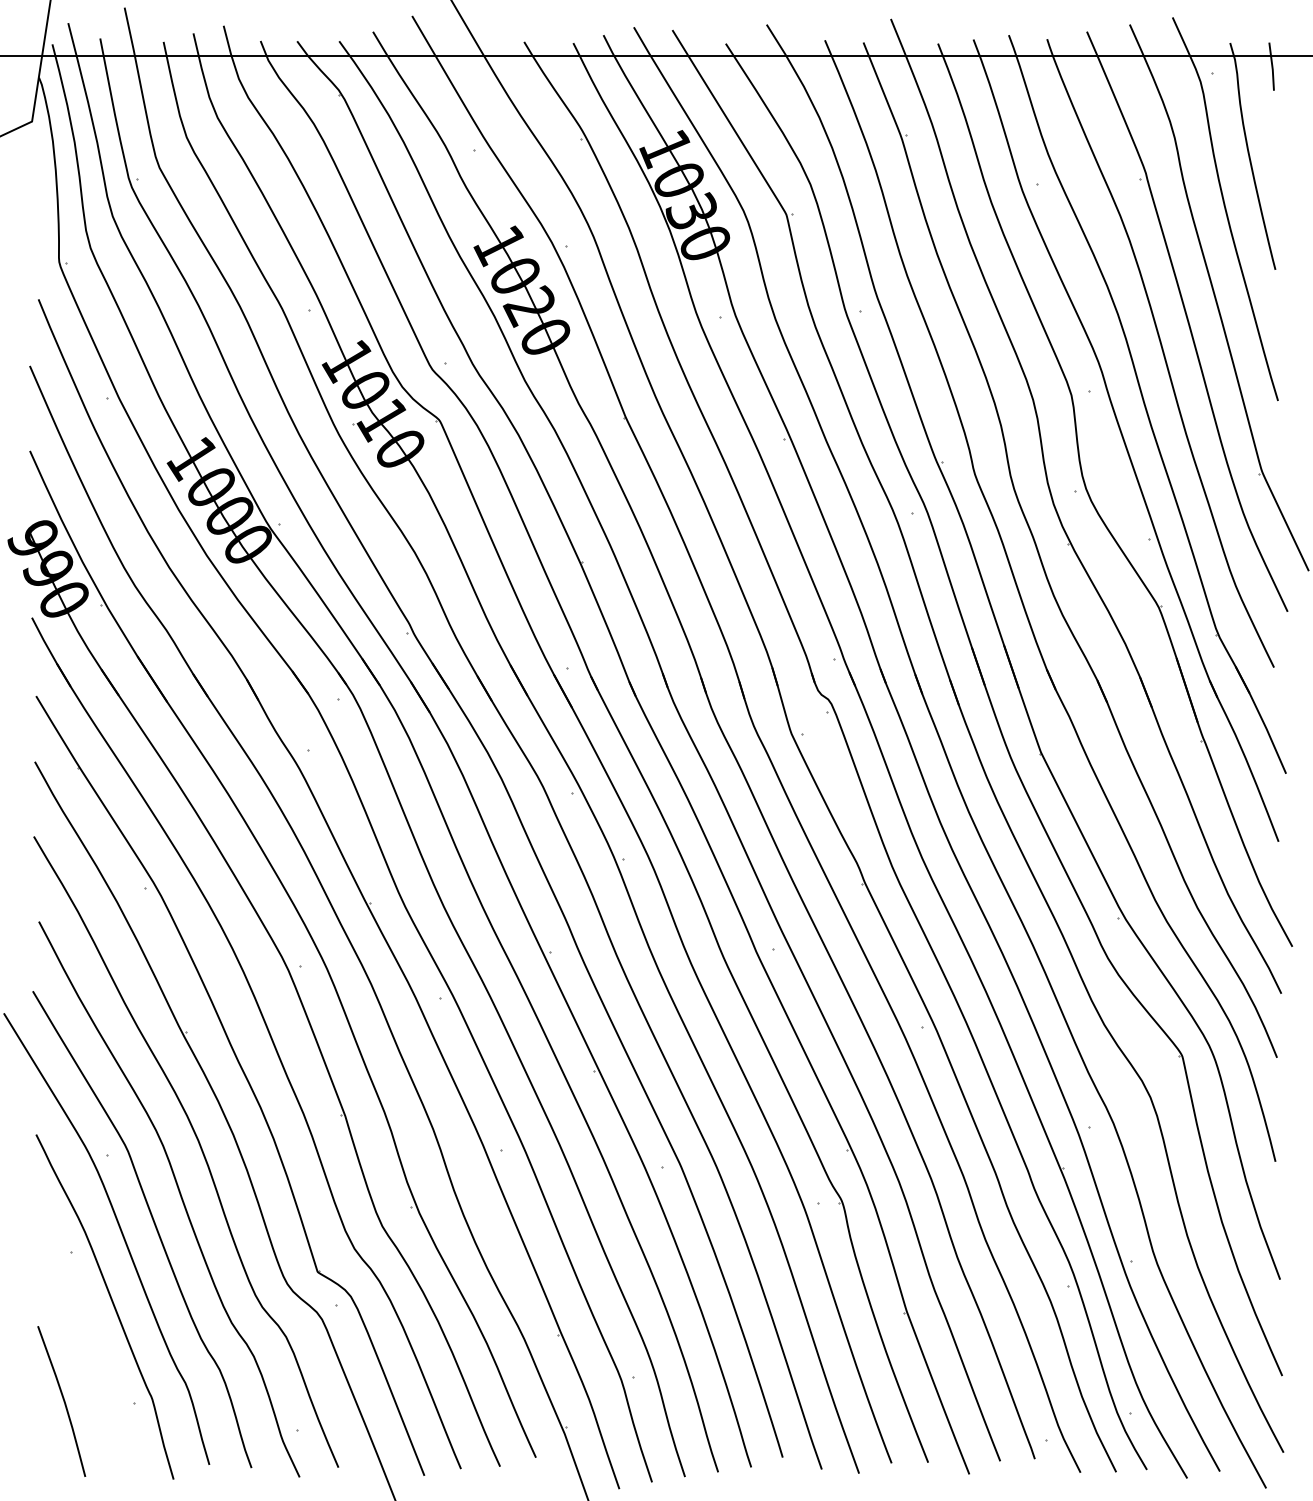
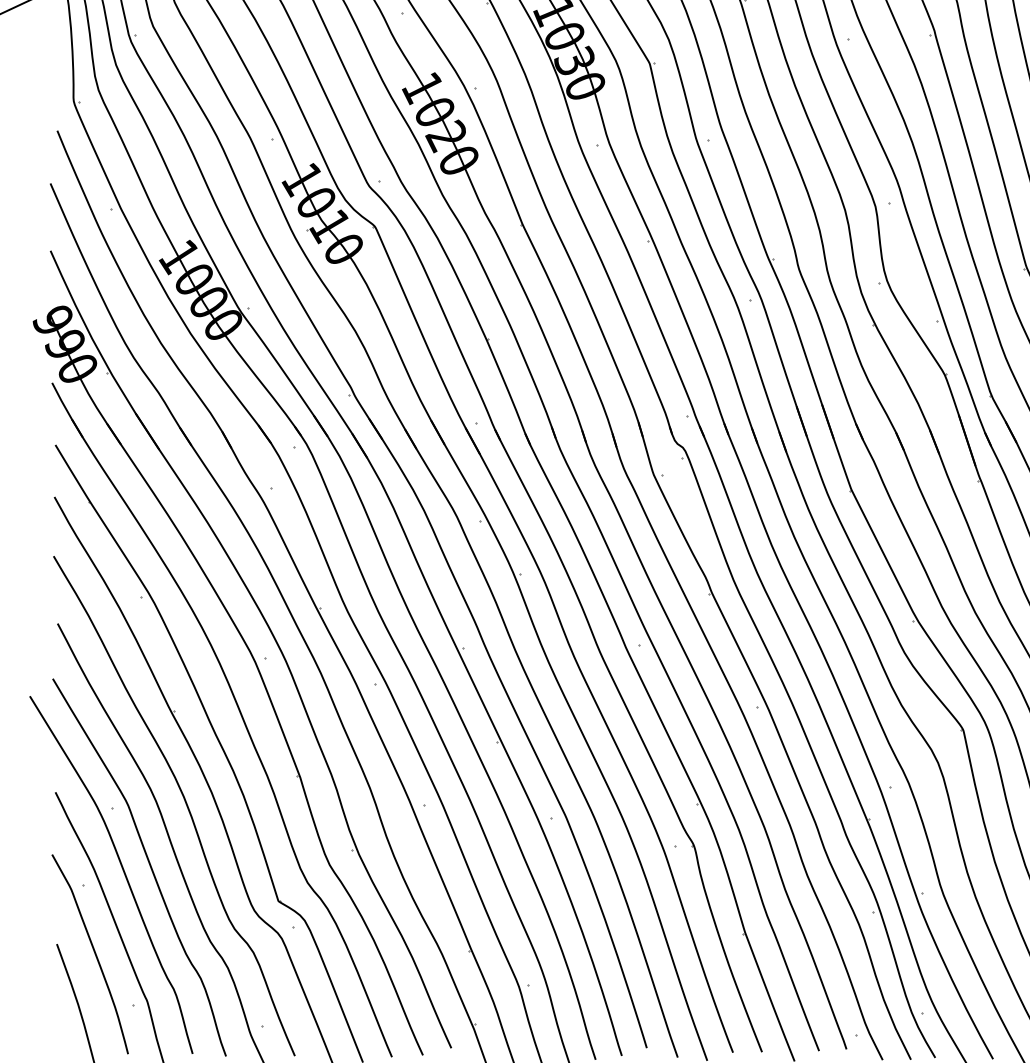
curve: (85, 1338) -> (94, 953), added

